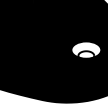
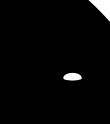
fill: (86, 49) -> (72, 69), added

